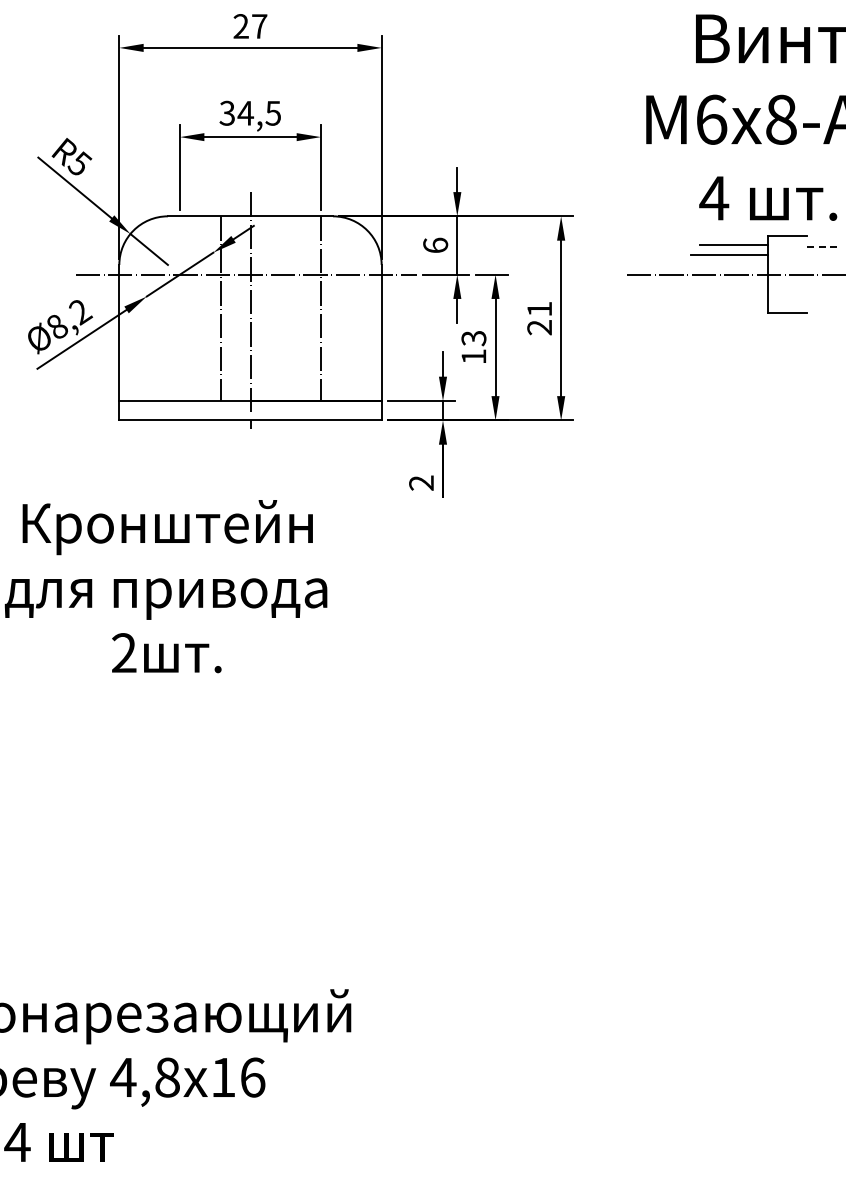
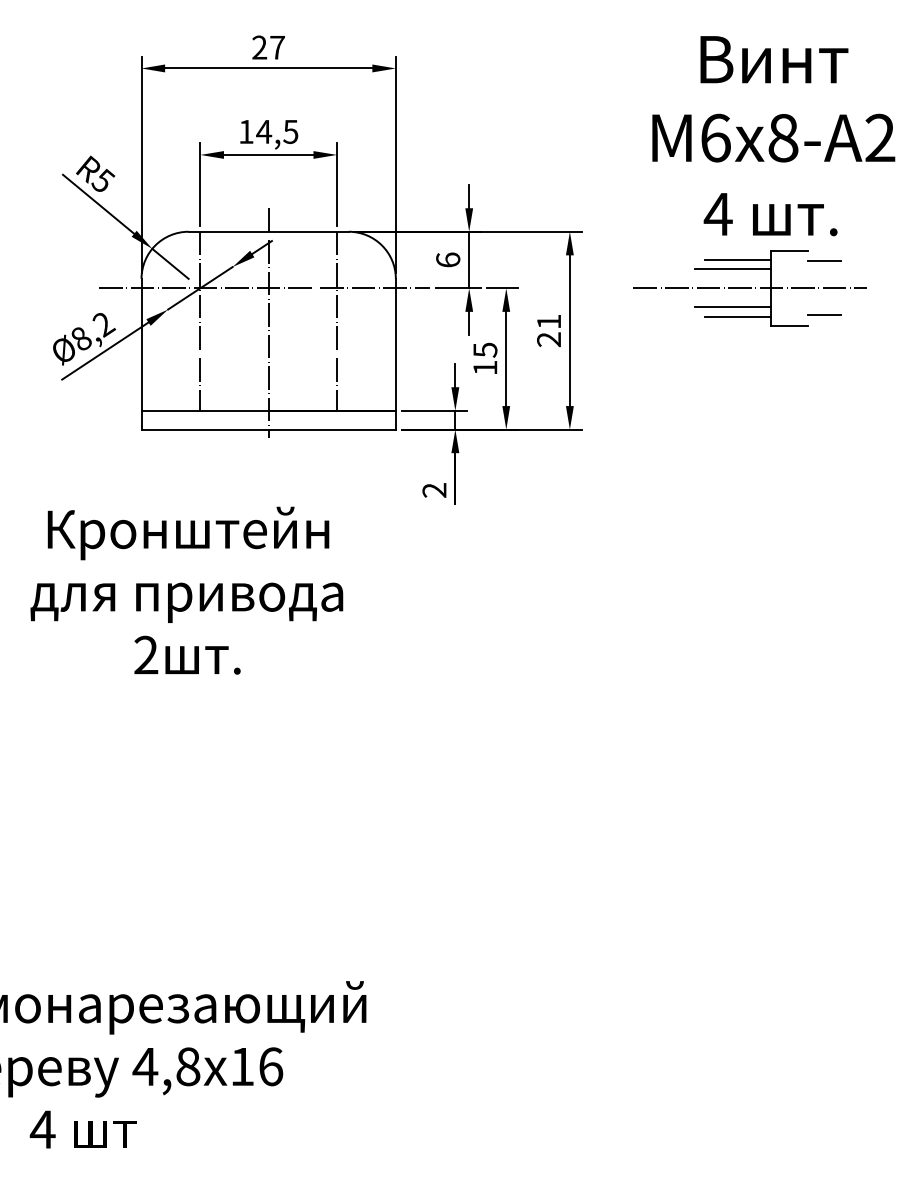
text: (226, 112) -> (245, 131), 34,5 -> 14,5
line: (824, 247) -> (825, 261), dashed -> solid
line: (728, 294) -> (732, 307), added
line: (823, 302) -> (824, 315), added
line: (734, 303) -> (737, 316), added
line: (221, 307) -> (200, 320), moved
text: (473, 337) -> (484, 349), 13 -> 15

